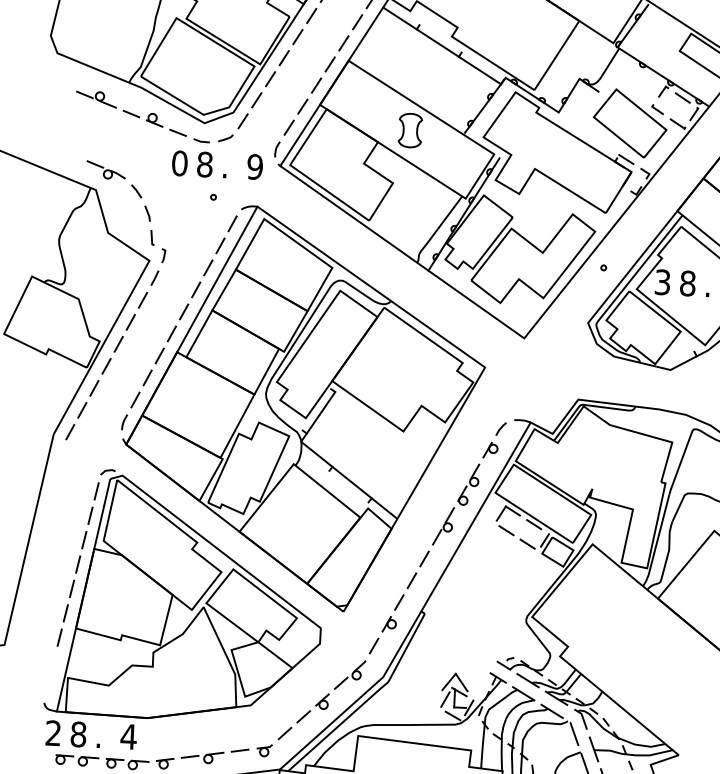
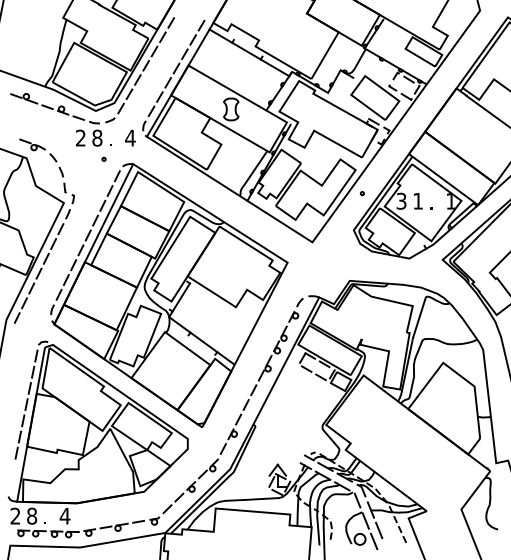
text: (179, 162) -> (80, 137), 0 -> 2
text: (255, 165) -> (130, 137), 9 -> 4
text: (688, 282) -> (418, 200), 8 -> 1

